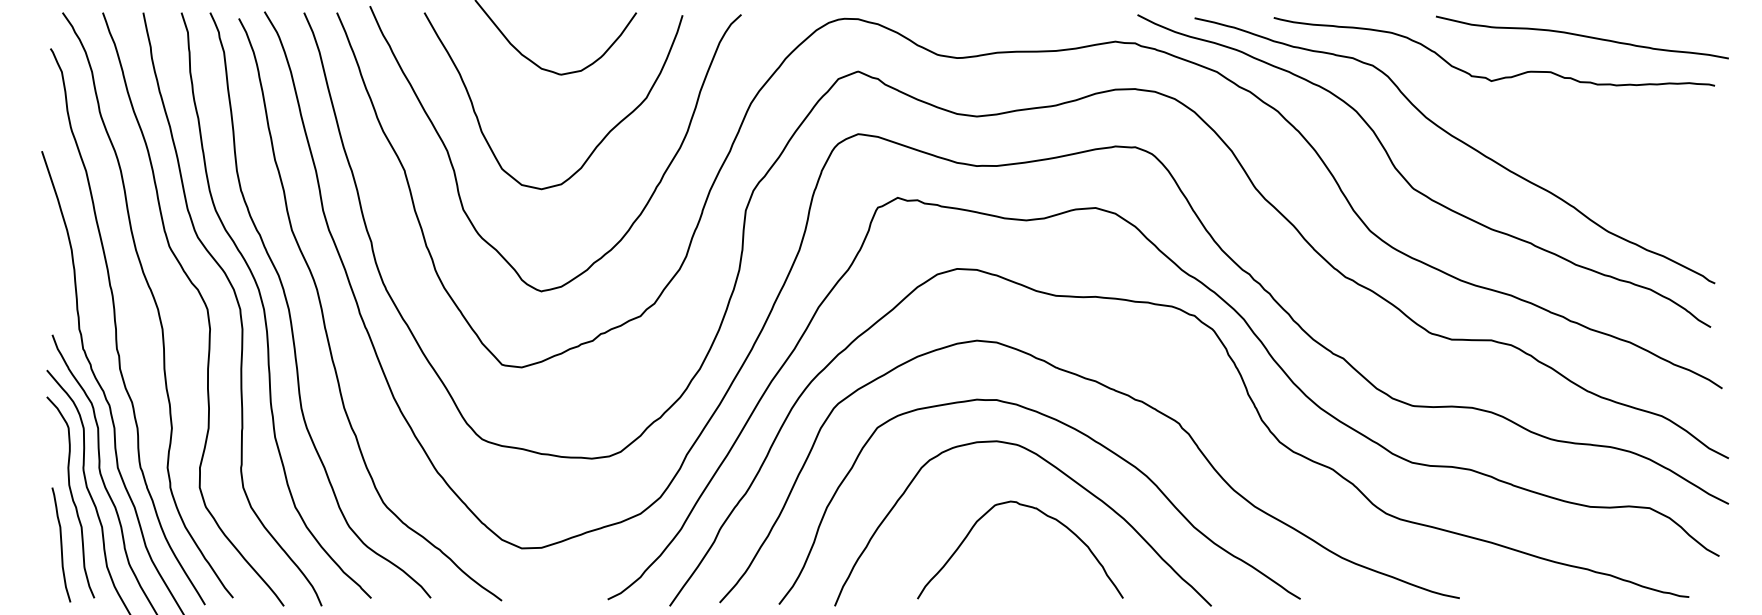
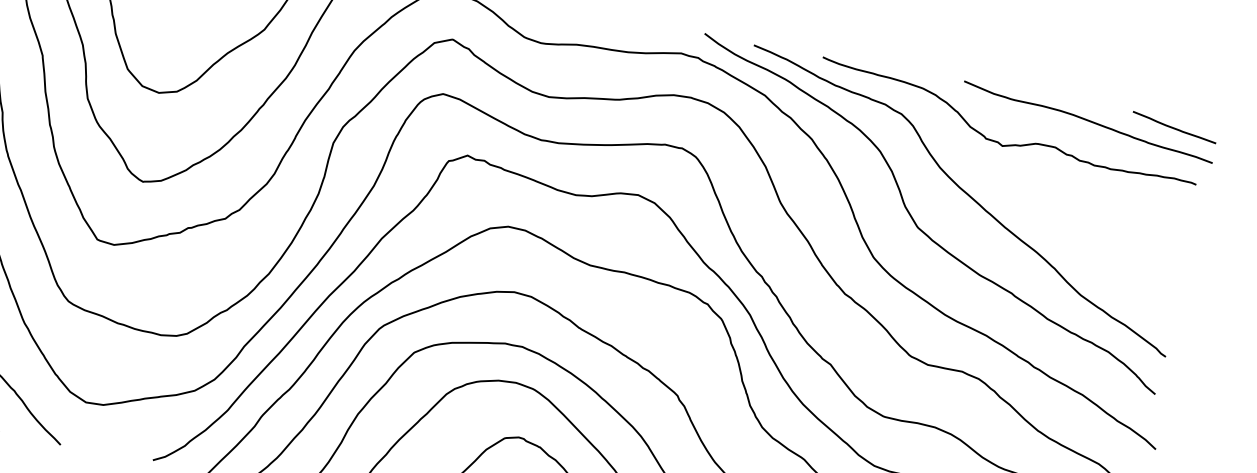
curve: (1678, 26) -> (1173, 127), added

